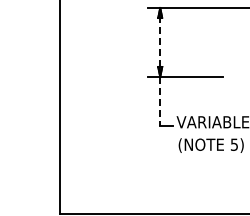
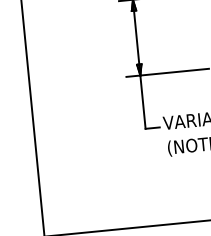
line: (160, 42) -> (136, 37), dashed -> solid
line: (160, 101) -> (143, 102), dashed -> solid

